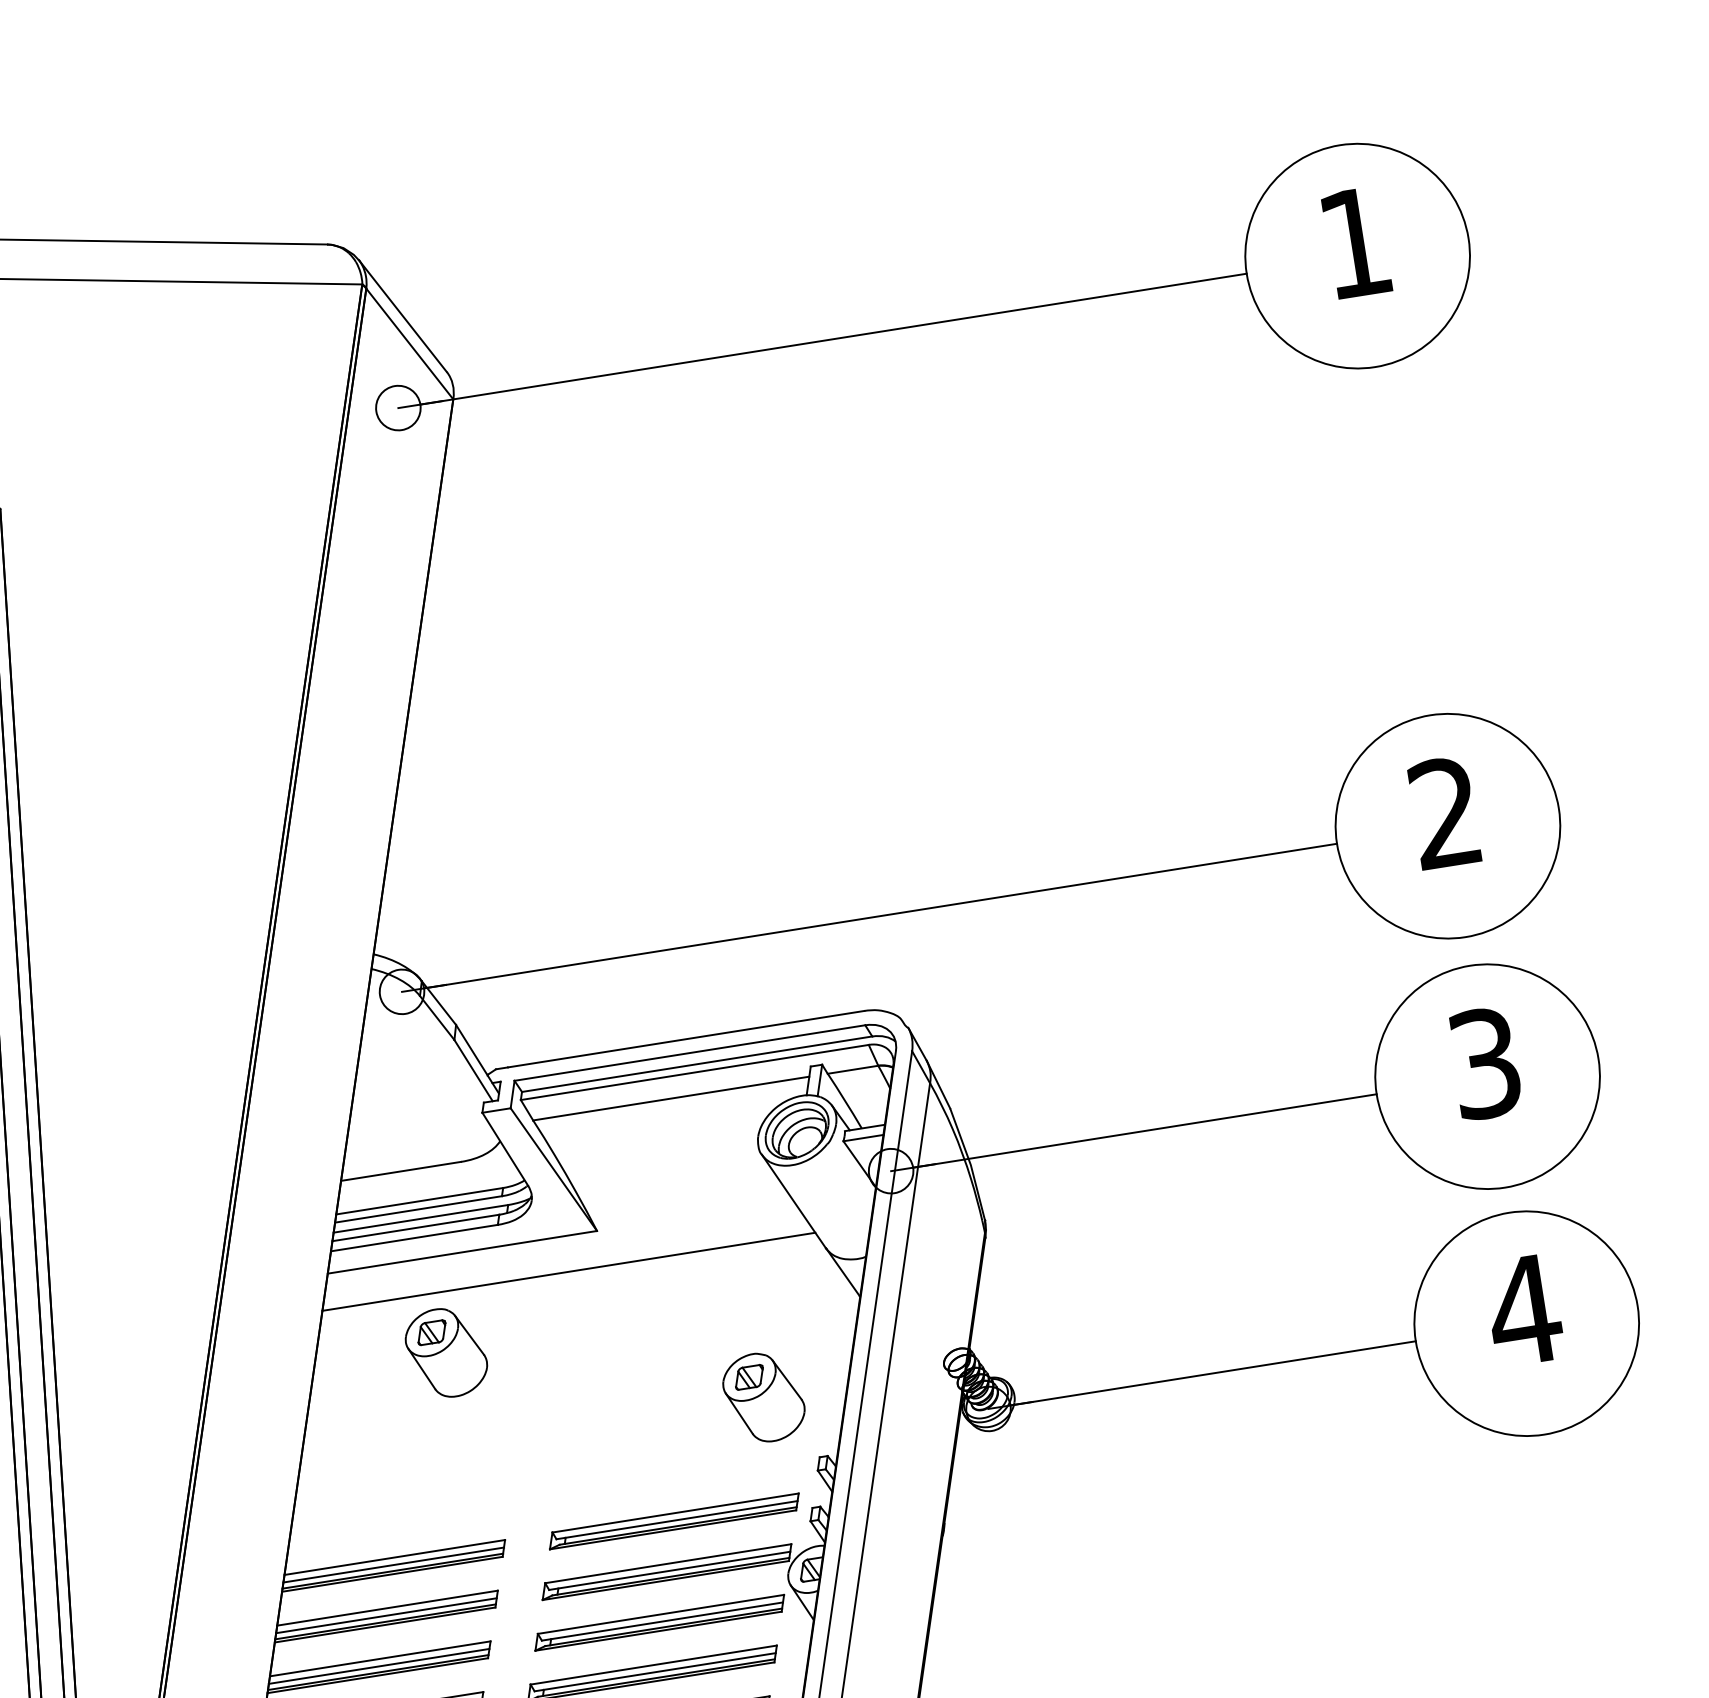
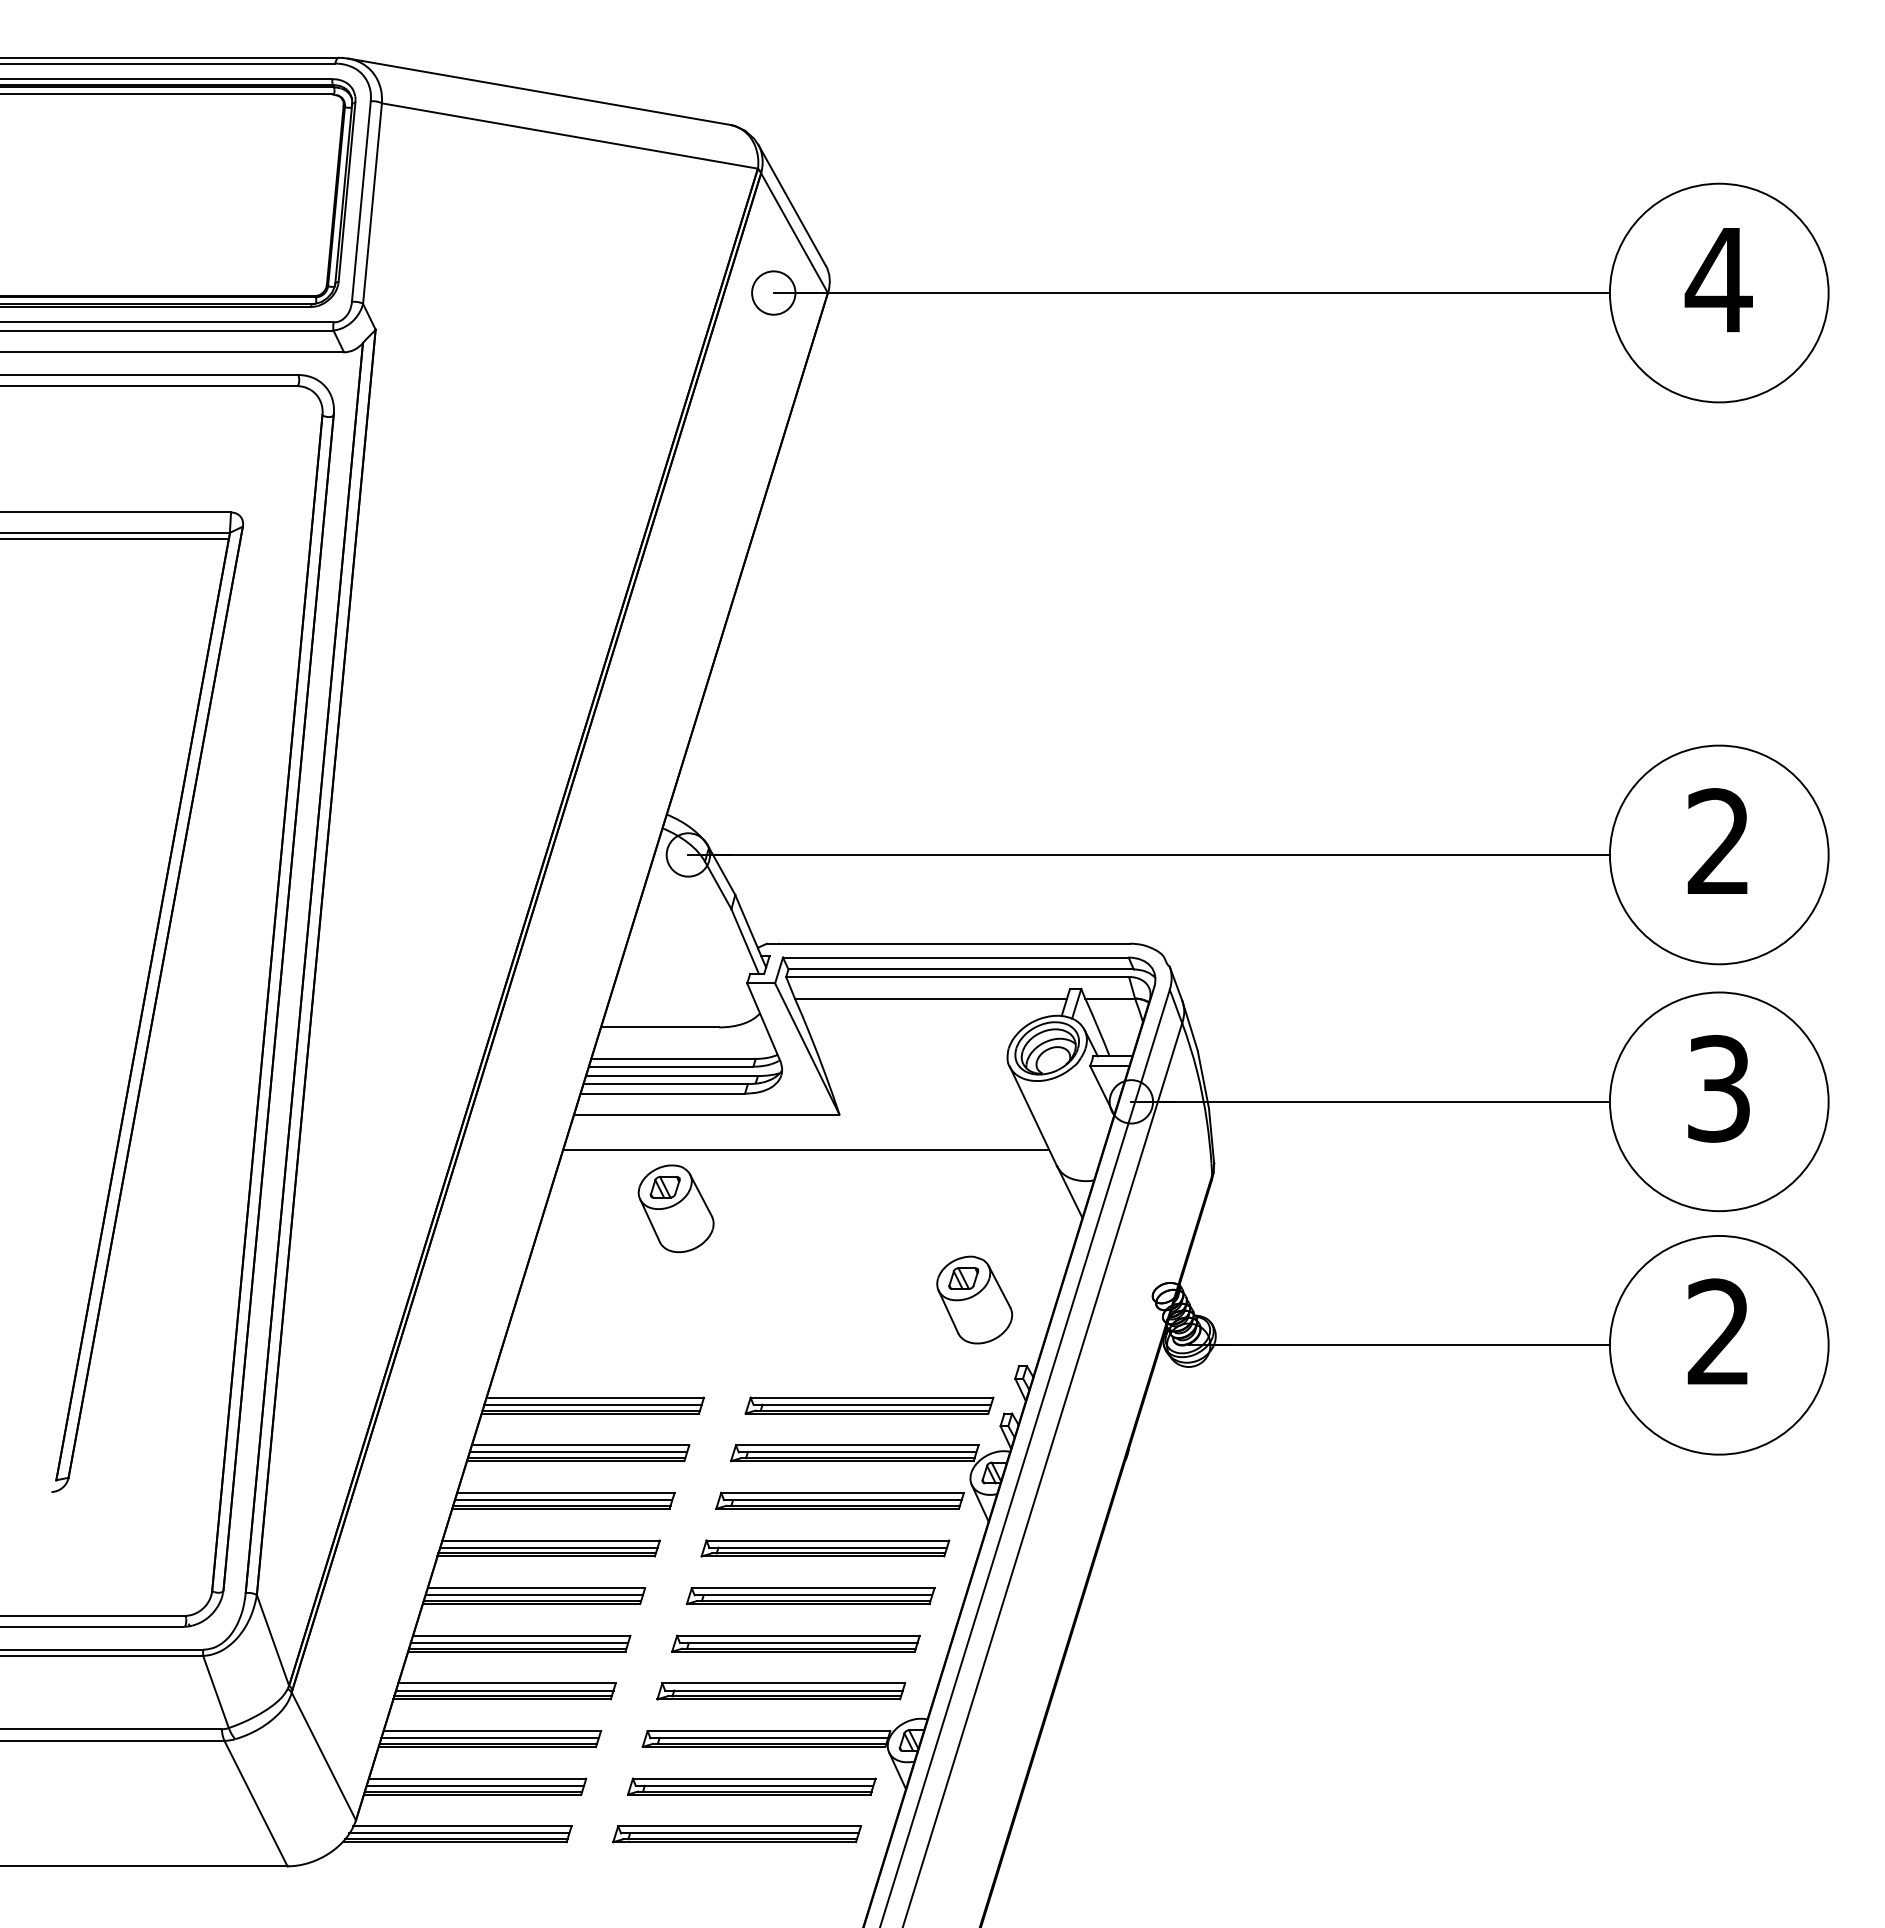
text: (1354, 243) -> (1718, 280), 1 -> 4
text: (1523, 1309) -> (1718, 1331), 4 -> 2

